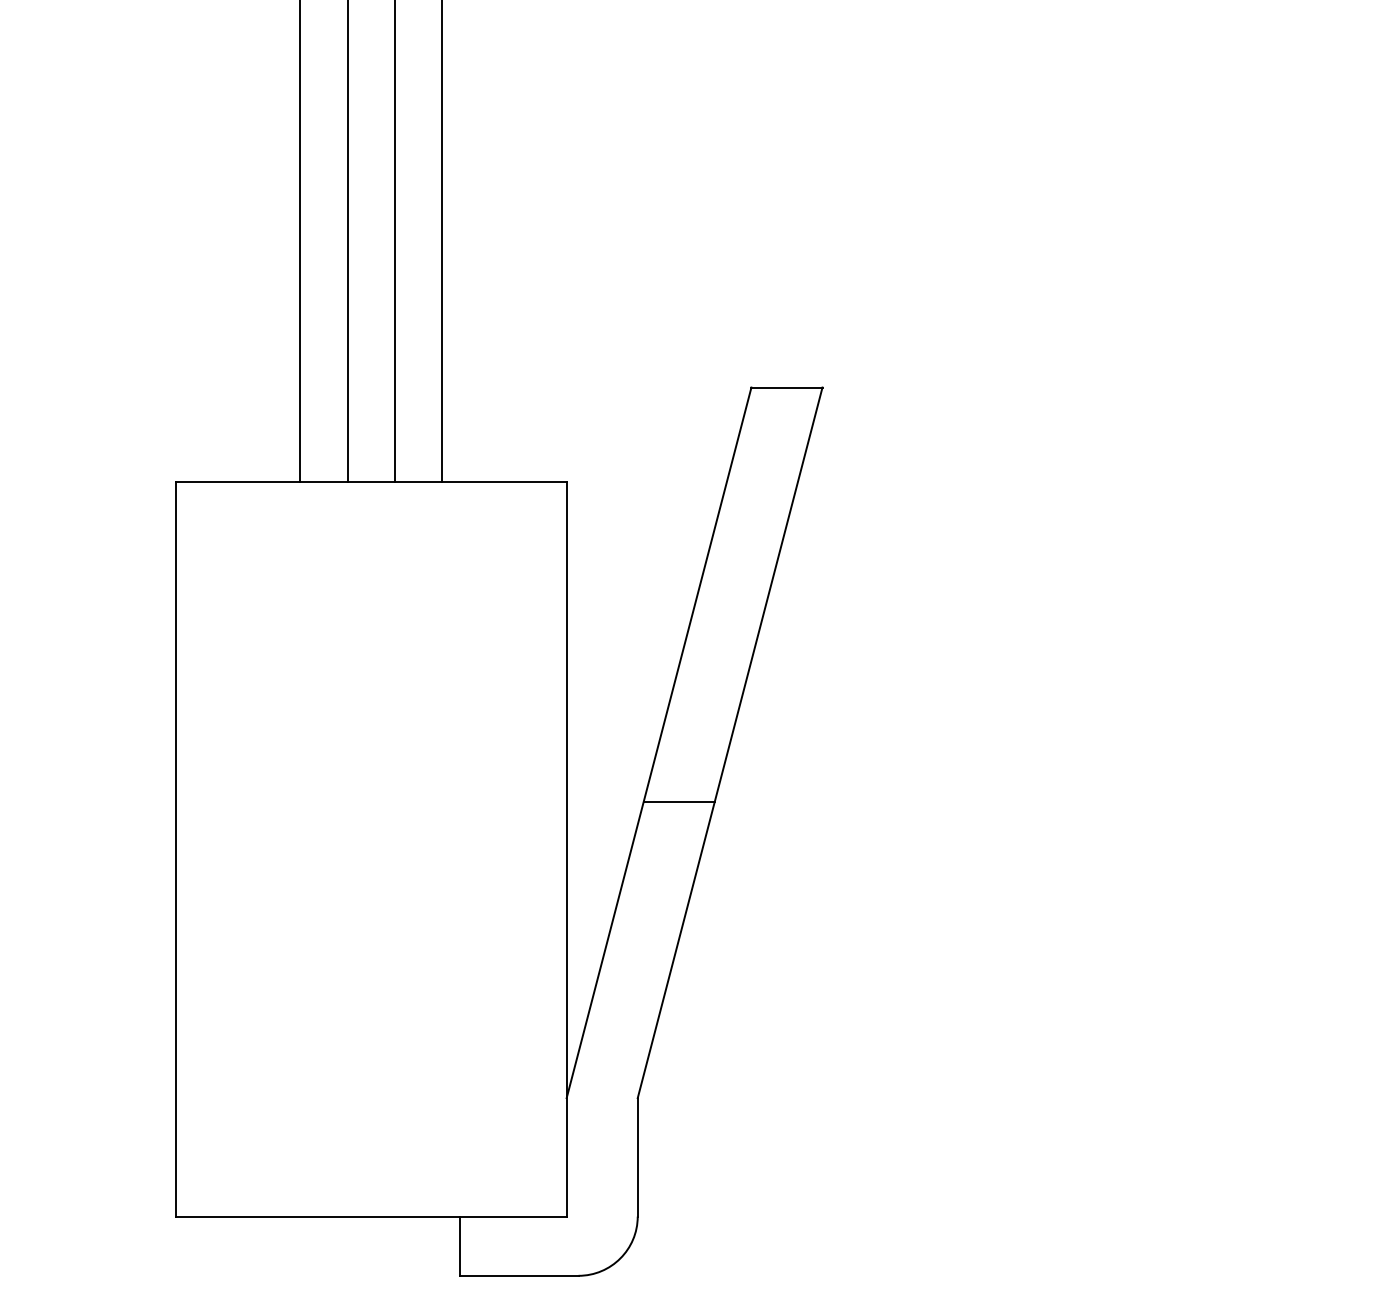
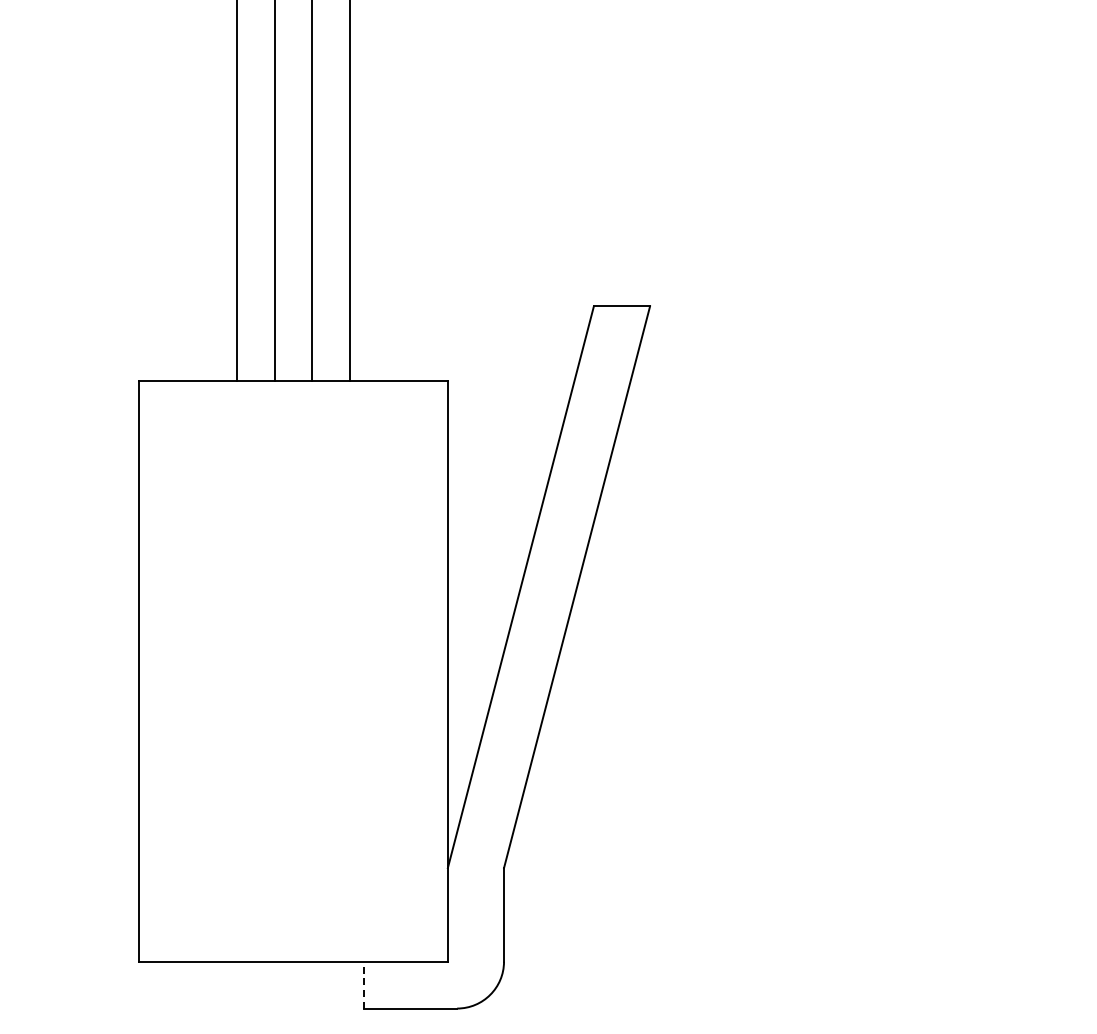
line: (678, 802) -> (536, 634), removed
line: (459, 1245) -> (363, 984), solid -> dashed

